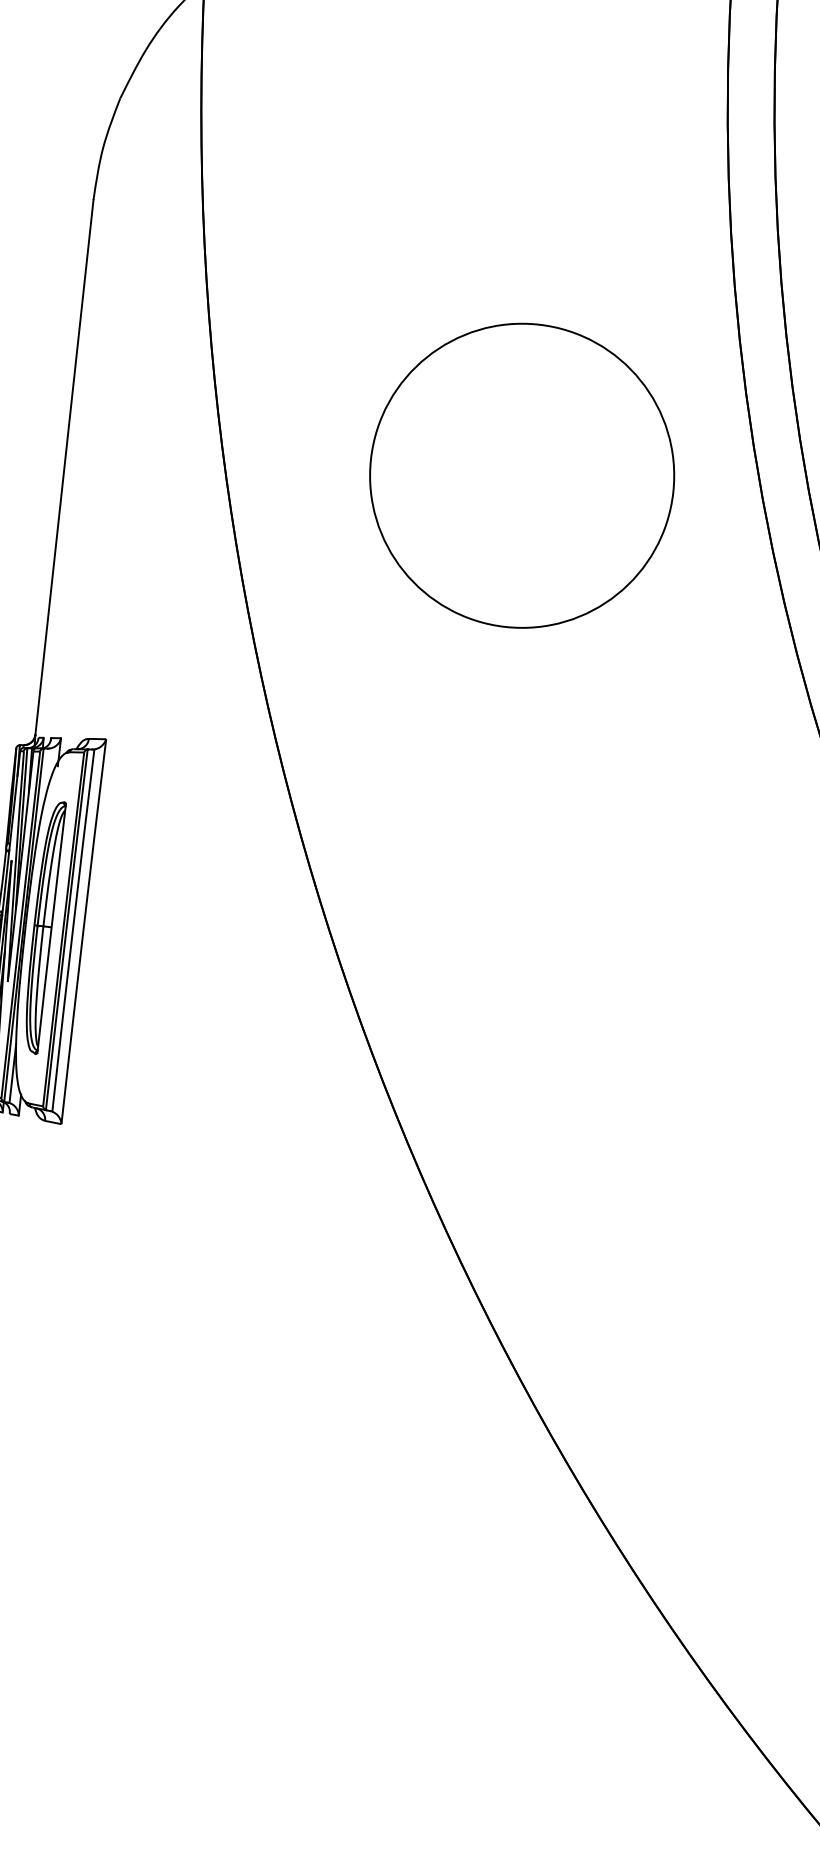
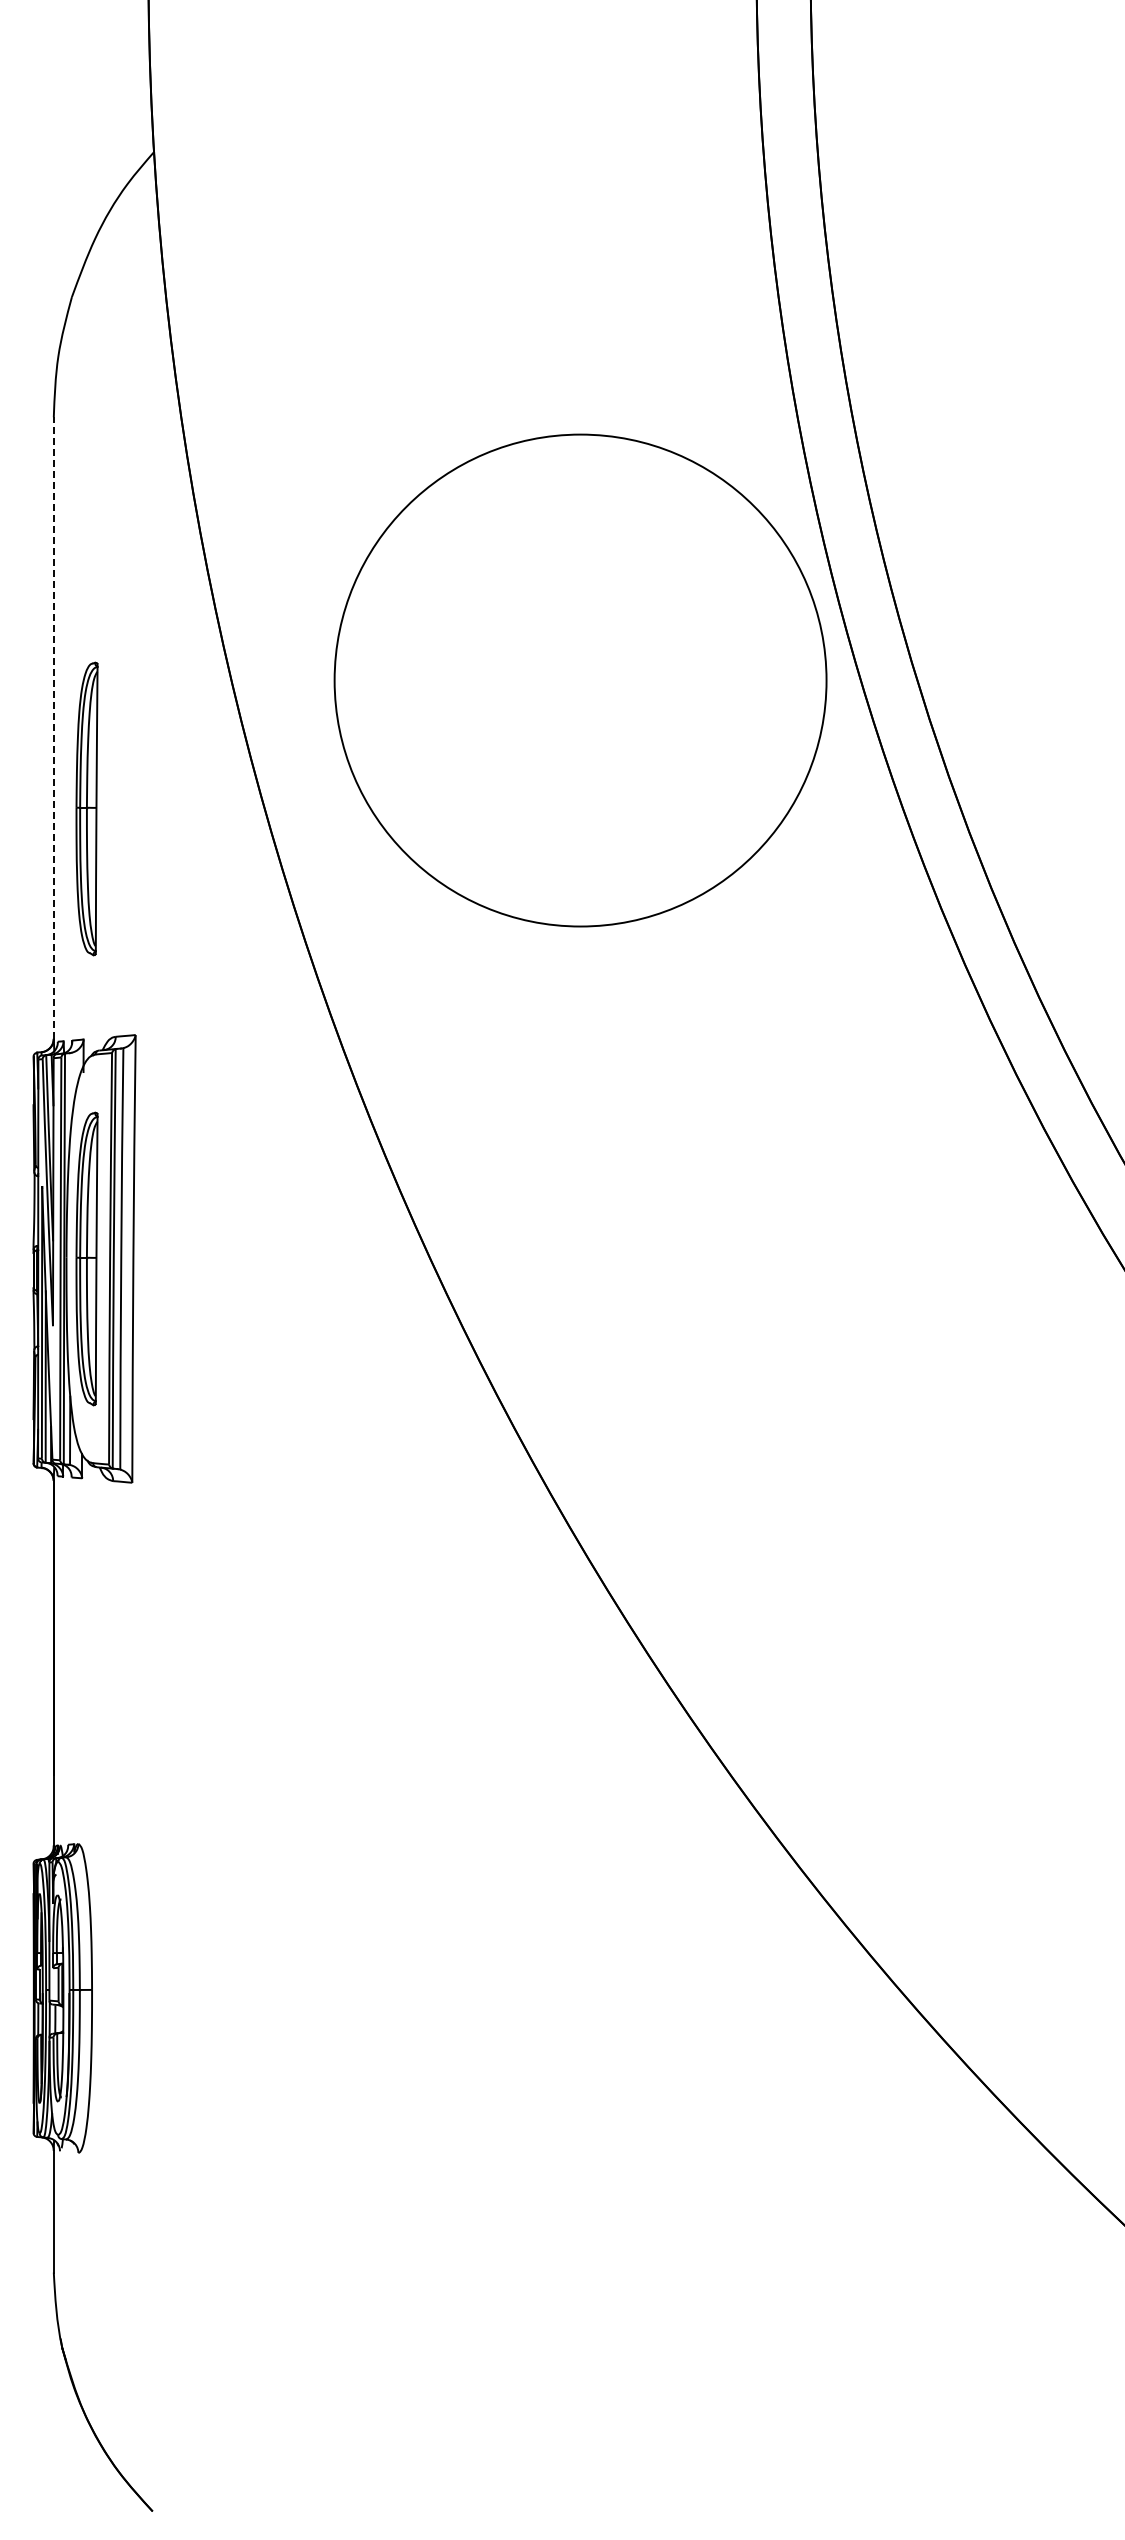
line: (64, 467) -> (53, 728), solid -> dashed
circle: (522, 475) -> (580, 680), size x1.4
part: (85, 539) -> (86, 808), added

